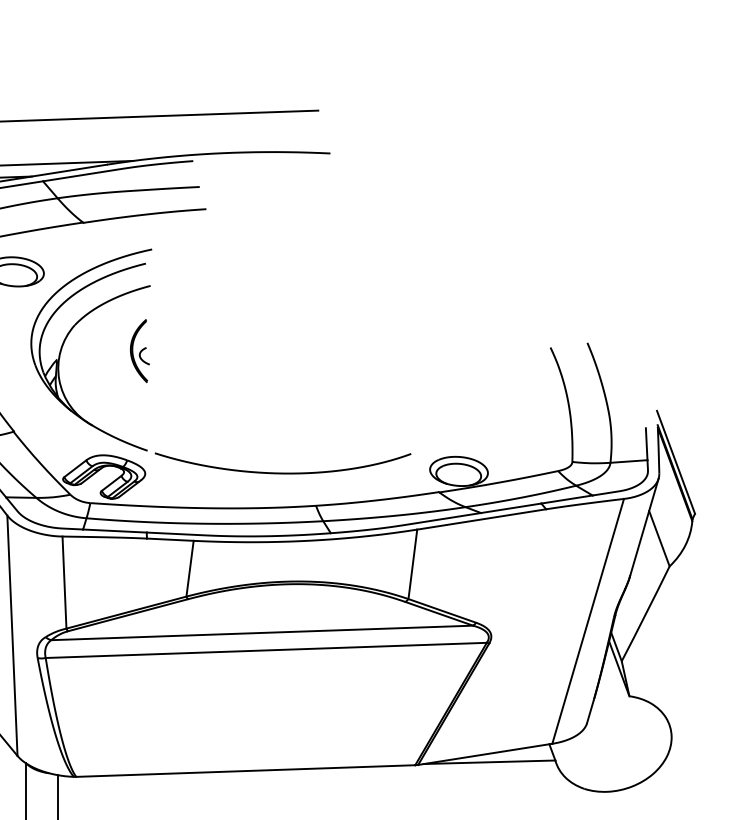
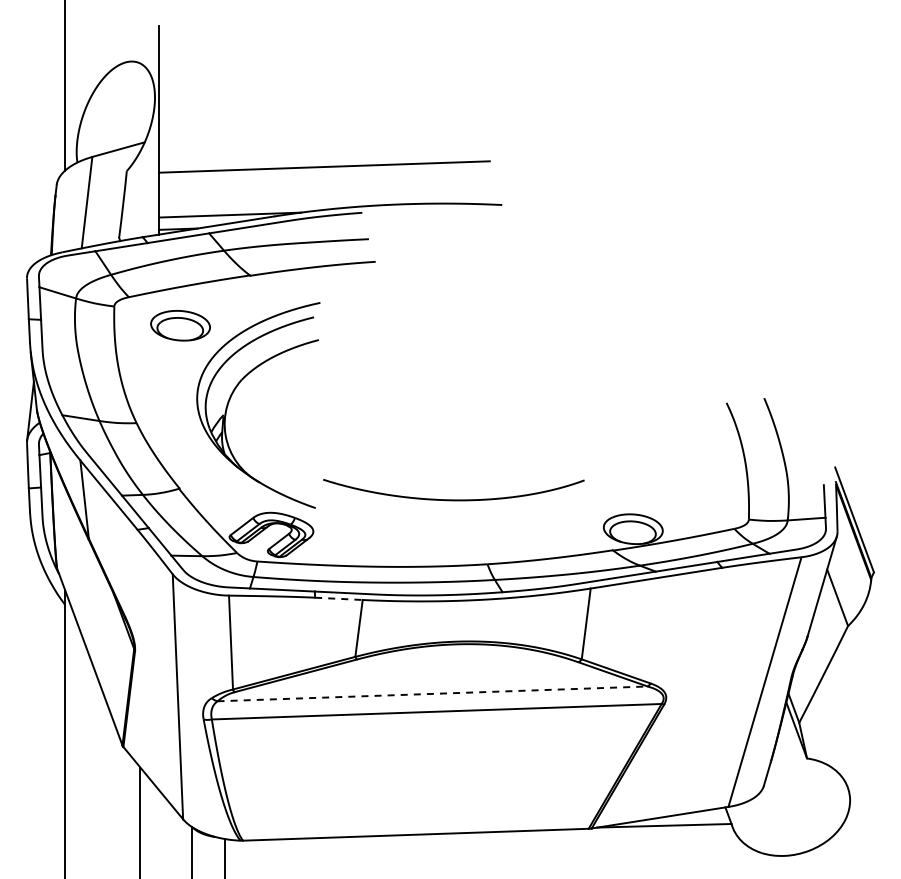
part: (139, 351) -> (307, 406), removed
curve: (282, 472) -> (453, 499), moved
line: (169, 539) -> (338, 598), solid -> dashed
line: (263, 632) -> (433, 693), solid -> dashed

